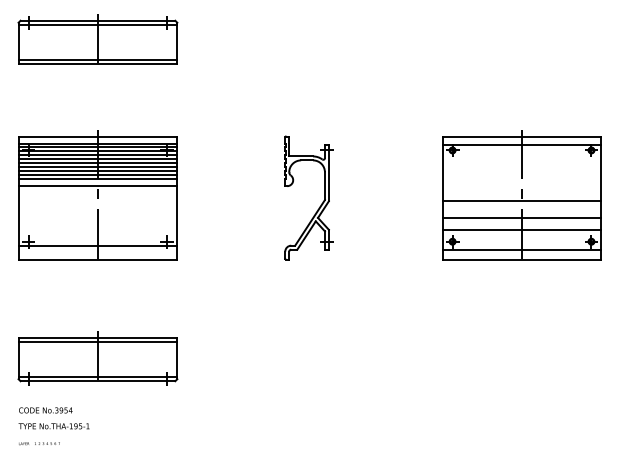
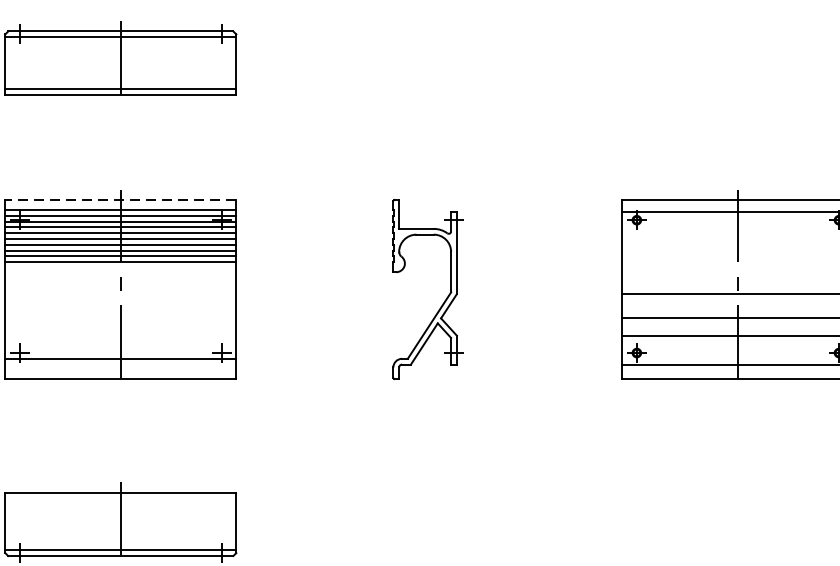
line: (97, 136) -> (120, 199), solid -> dashed
line: (97, 186) -> (120, 272), removed
line: (97, 341) -> (120, 498), removed

